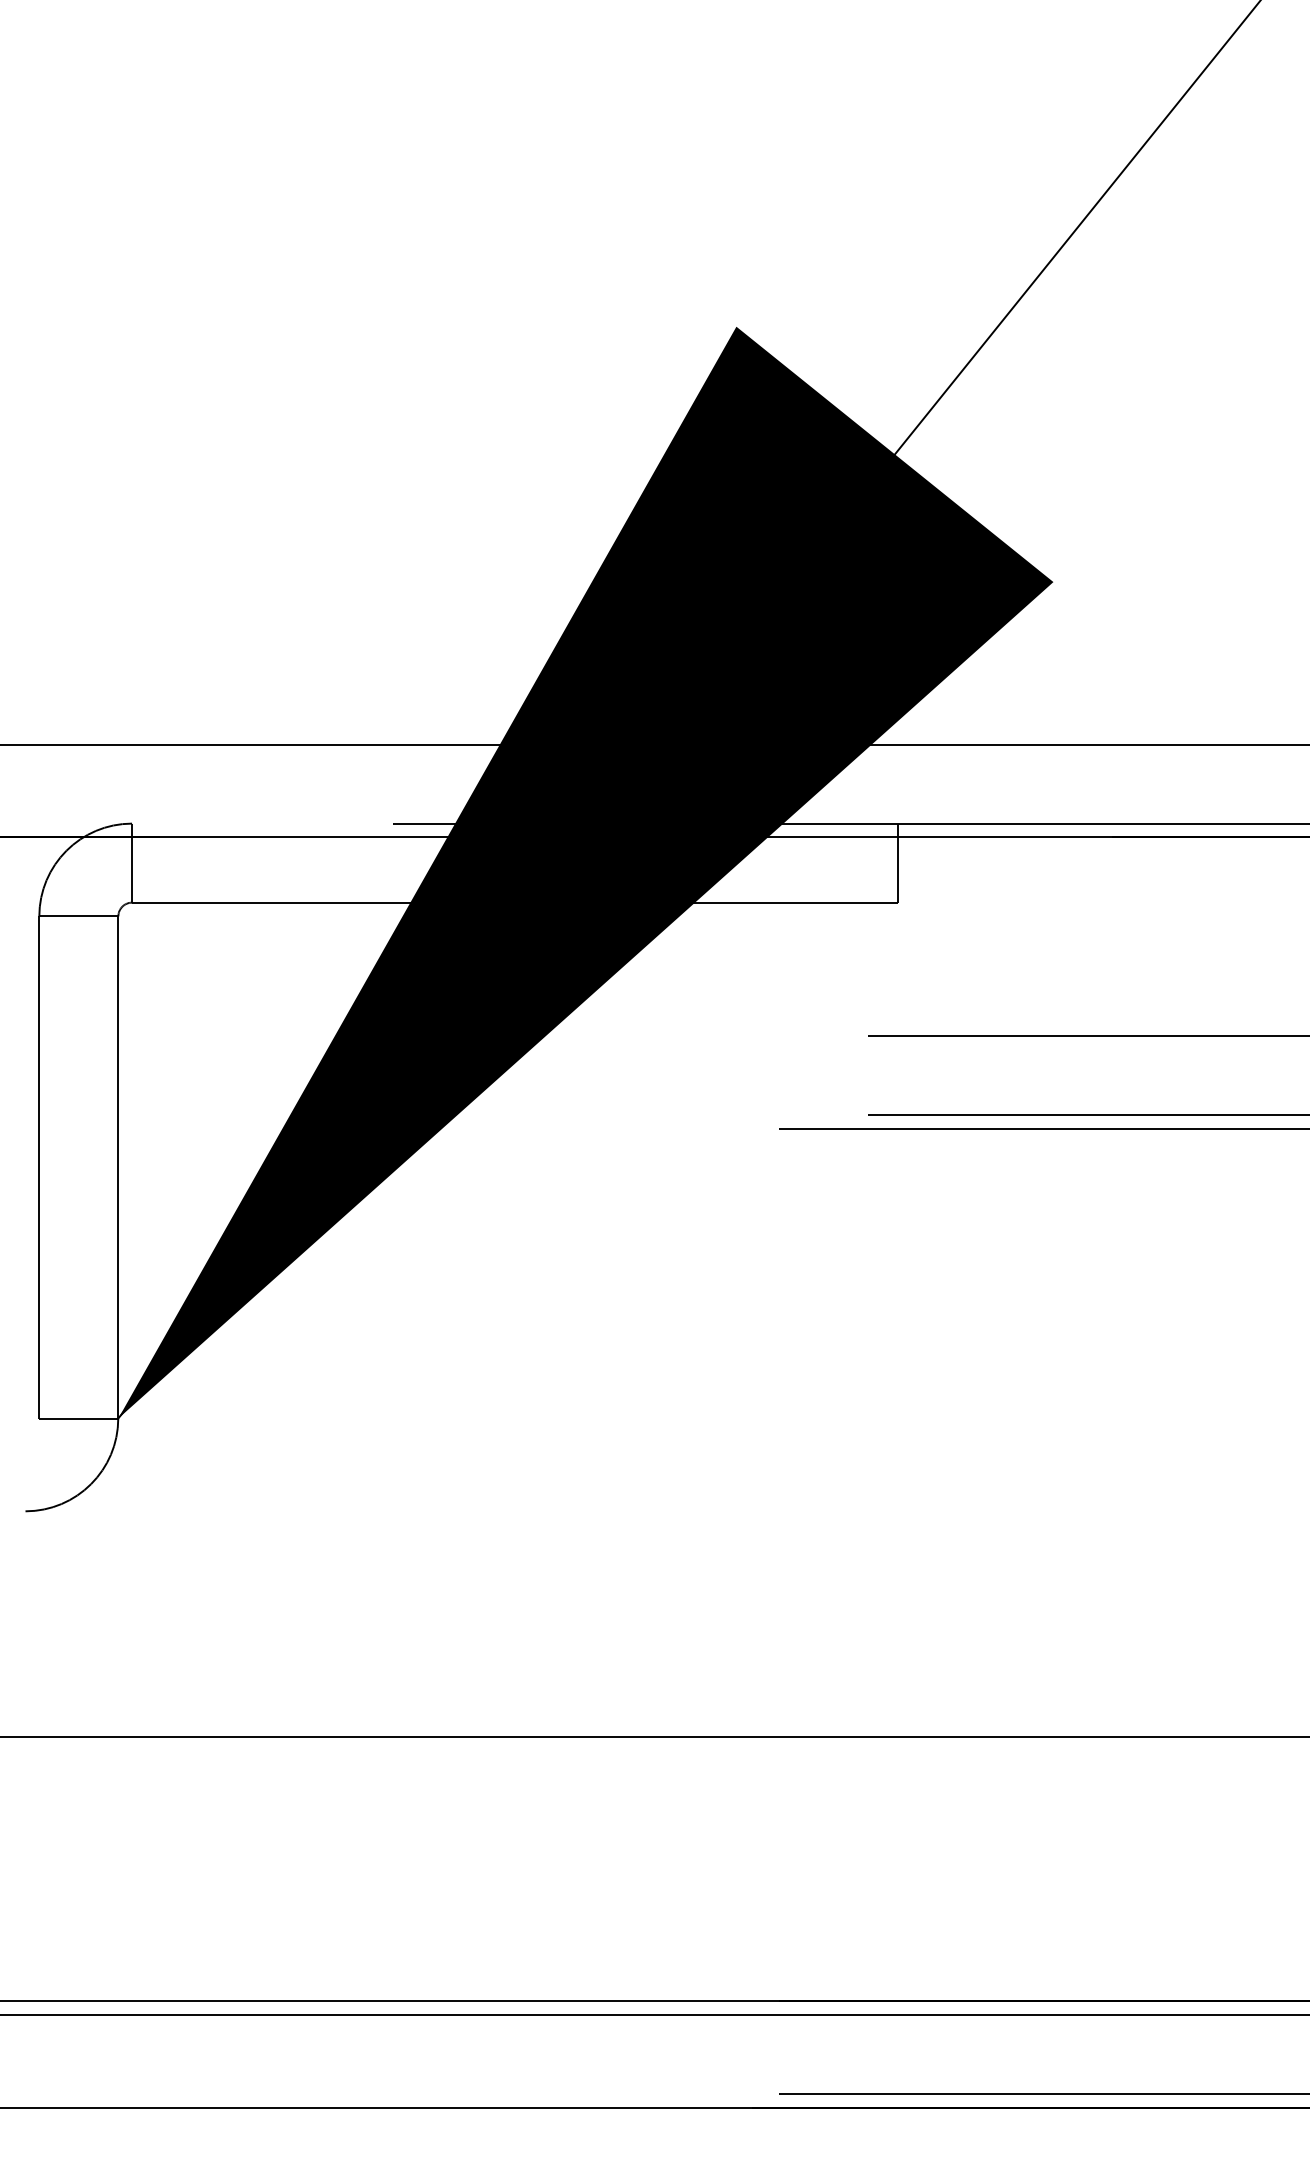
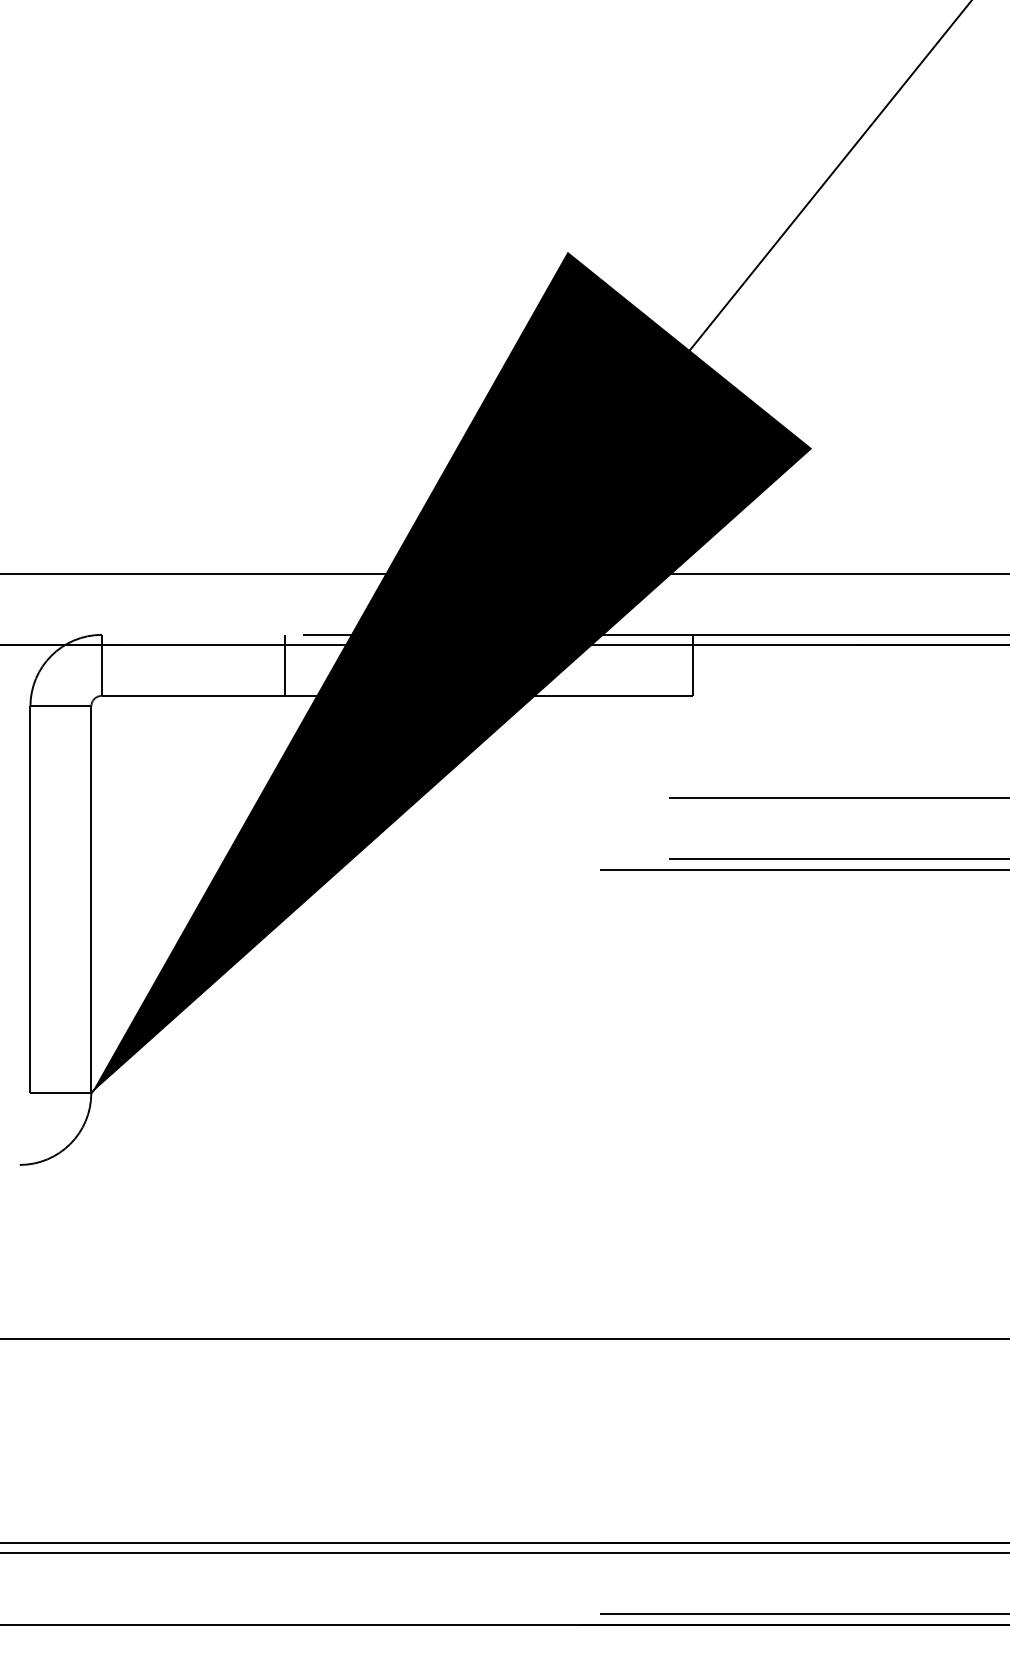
line: (369, 862) -> (284, 664), added

